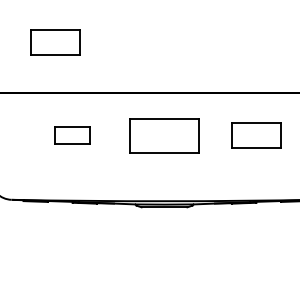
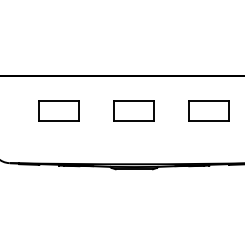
part: (55, 42) -> (45, 34), removed
part: (72, 135) -> (59, 110), size x1.43
part: (164, 135) -> (134, 110), size x0.71

